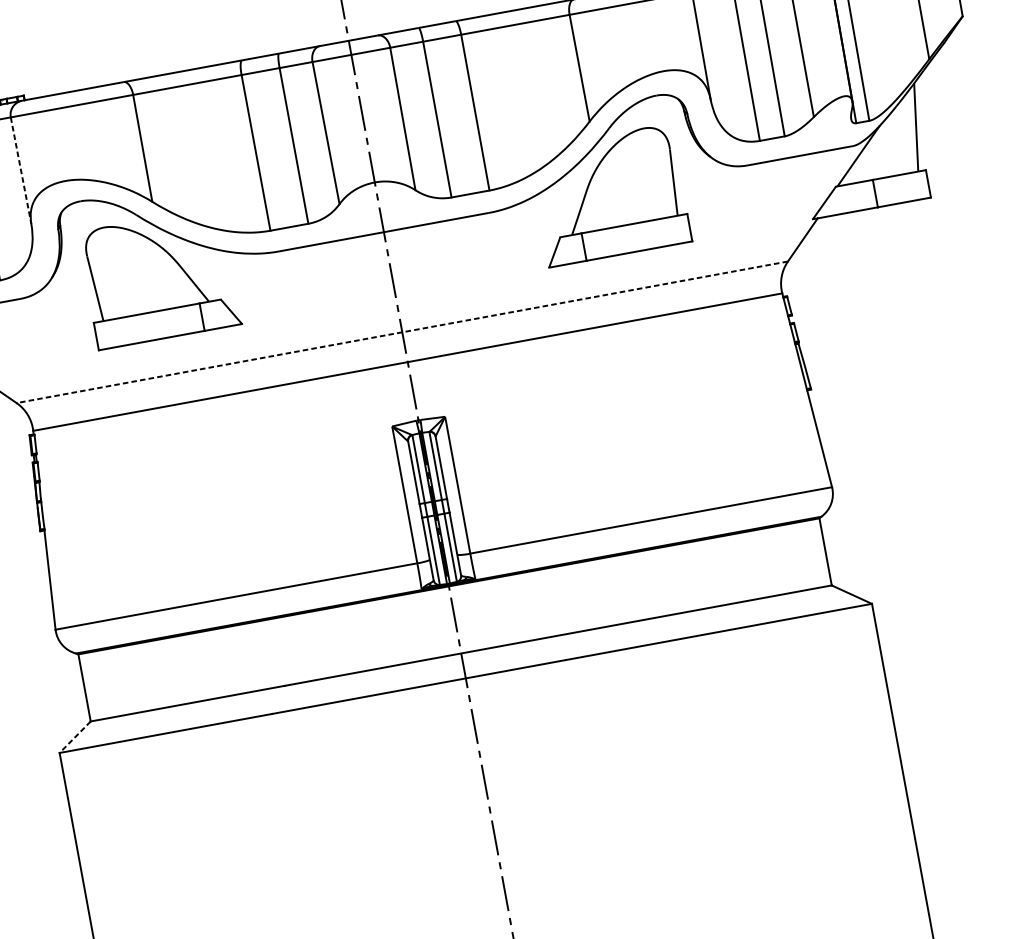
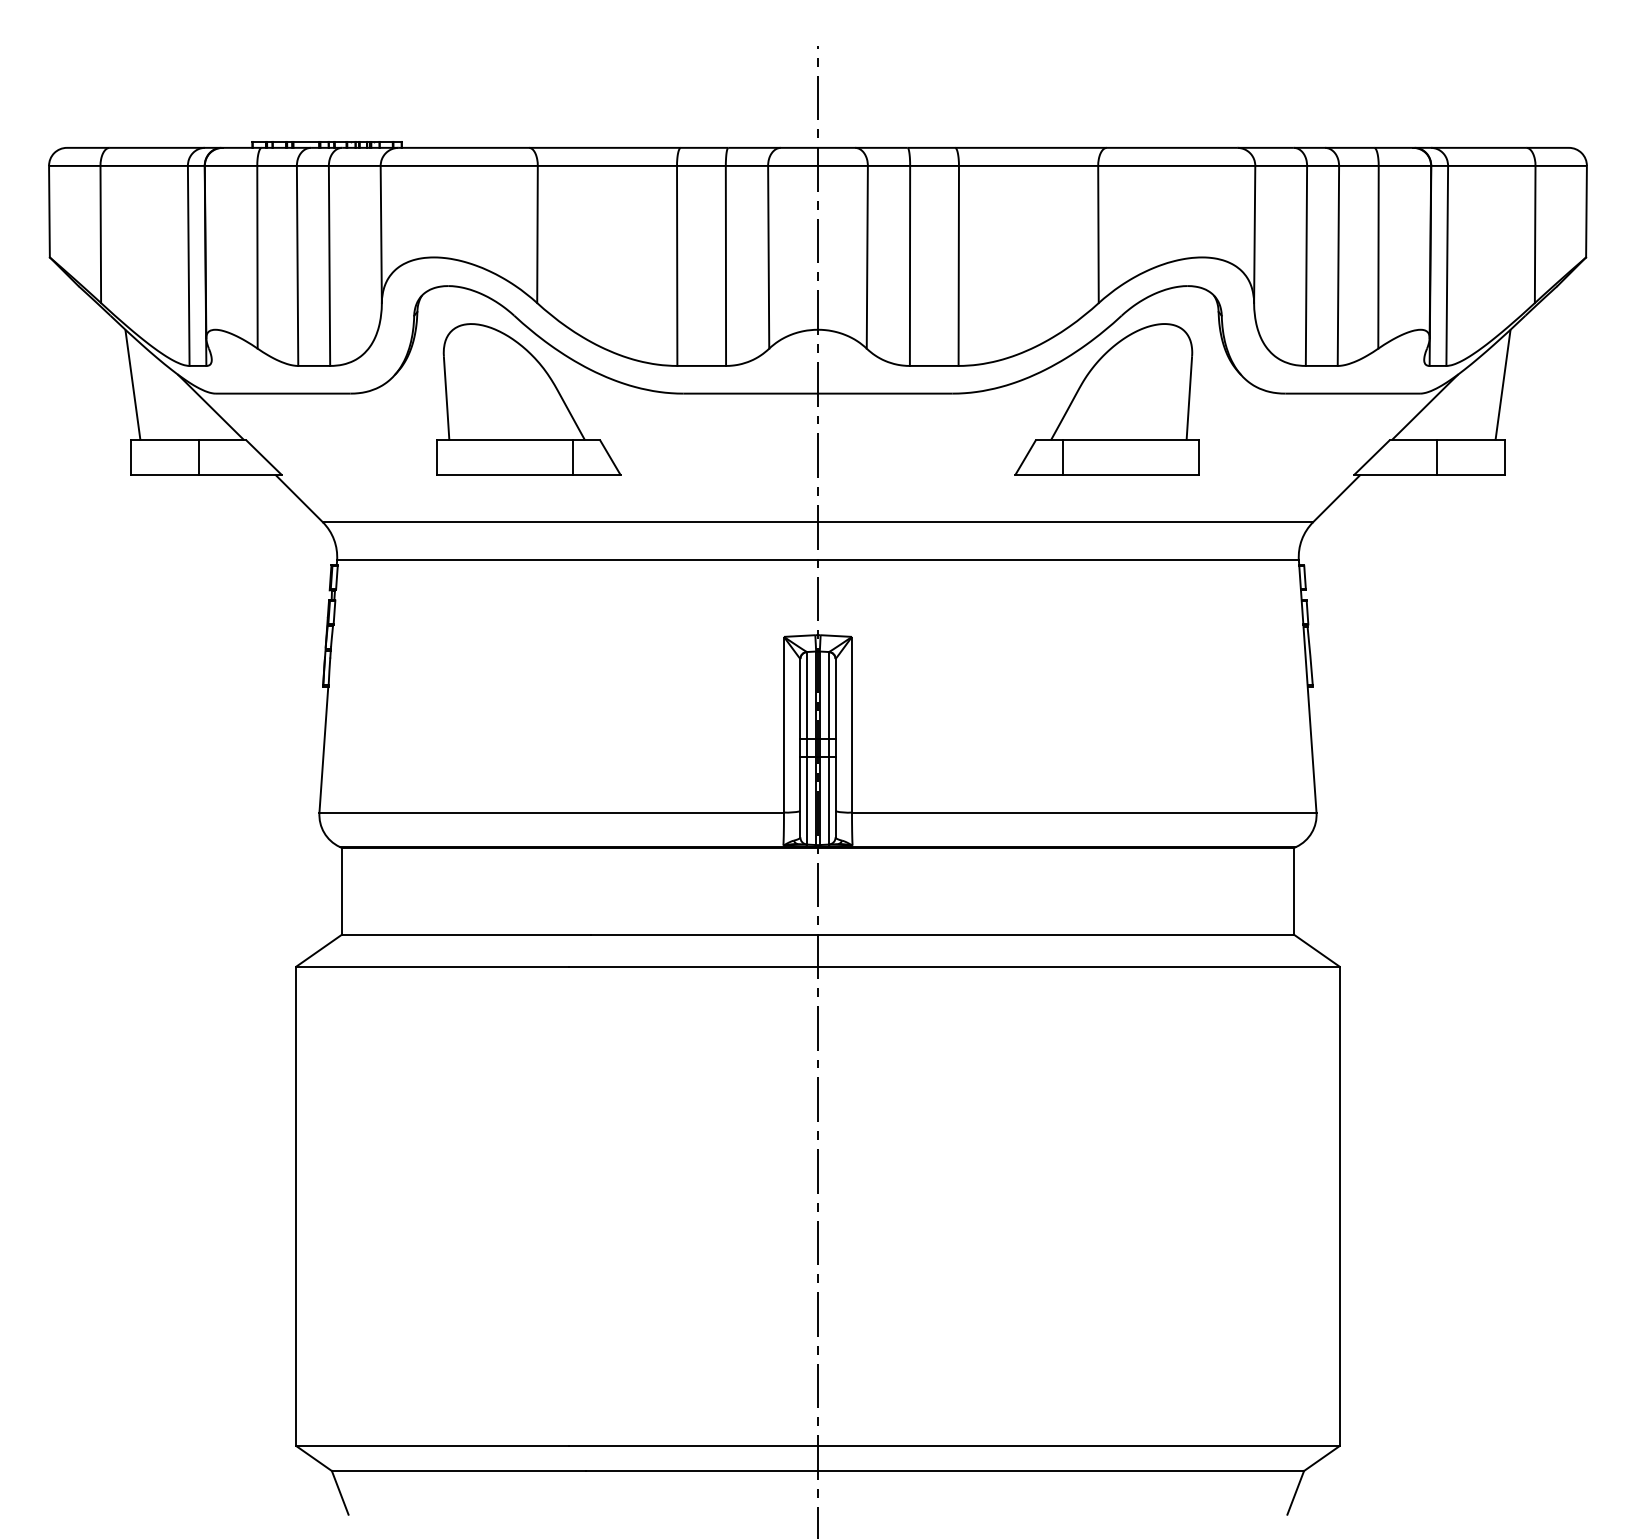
line: (21, 170) -> (381, 234), dashed -> solid
line: (401, 332) -> (817, 522), dashed -> solid
line: (75, 737) -> (319, 950), dashed -> solid

